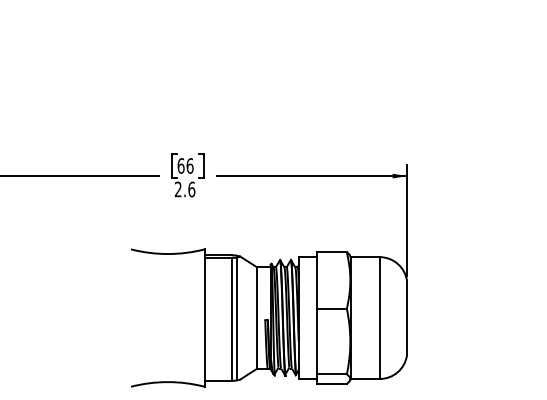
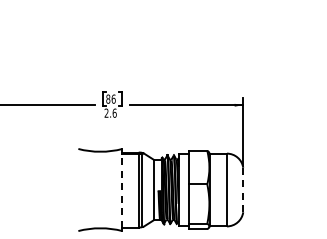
text: (181, 164) -> (108, 98), 66 -> 86
line: (204, 318) -> (122, 190), solid -> dashed
line: (407, 318) -> (243, 190), solid -> dashed

